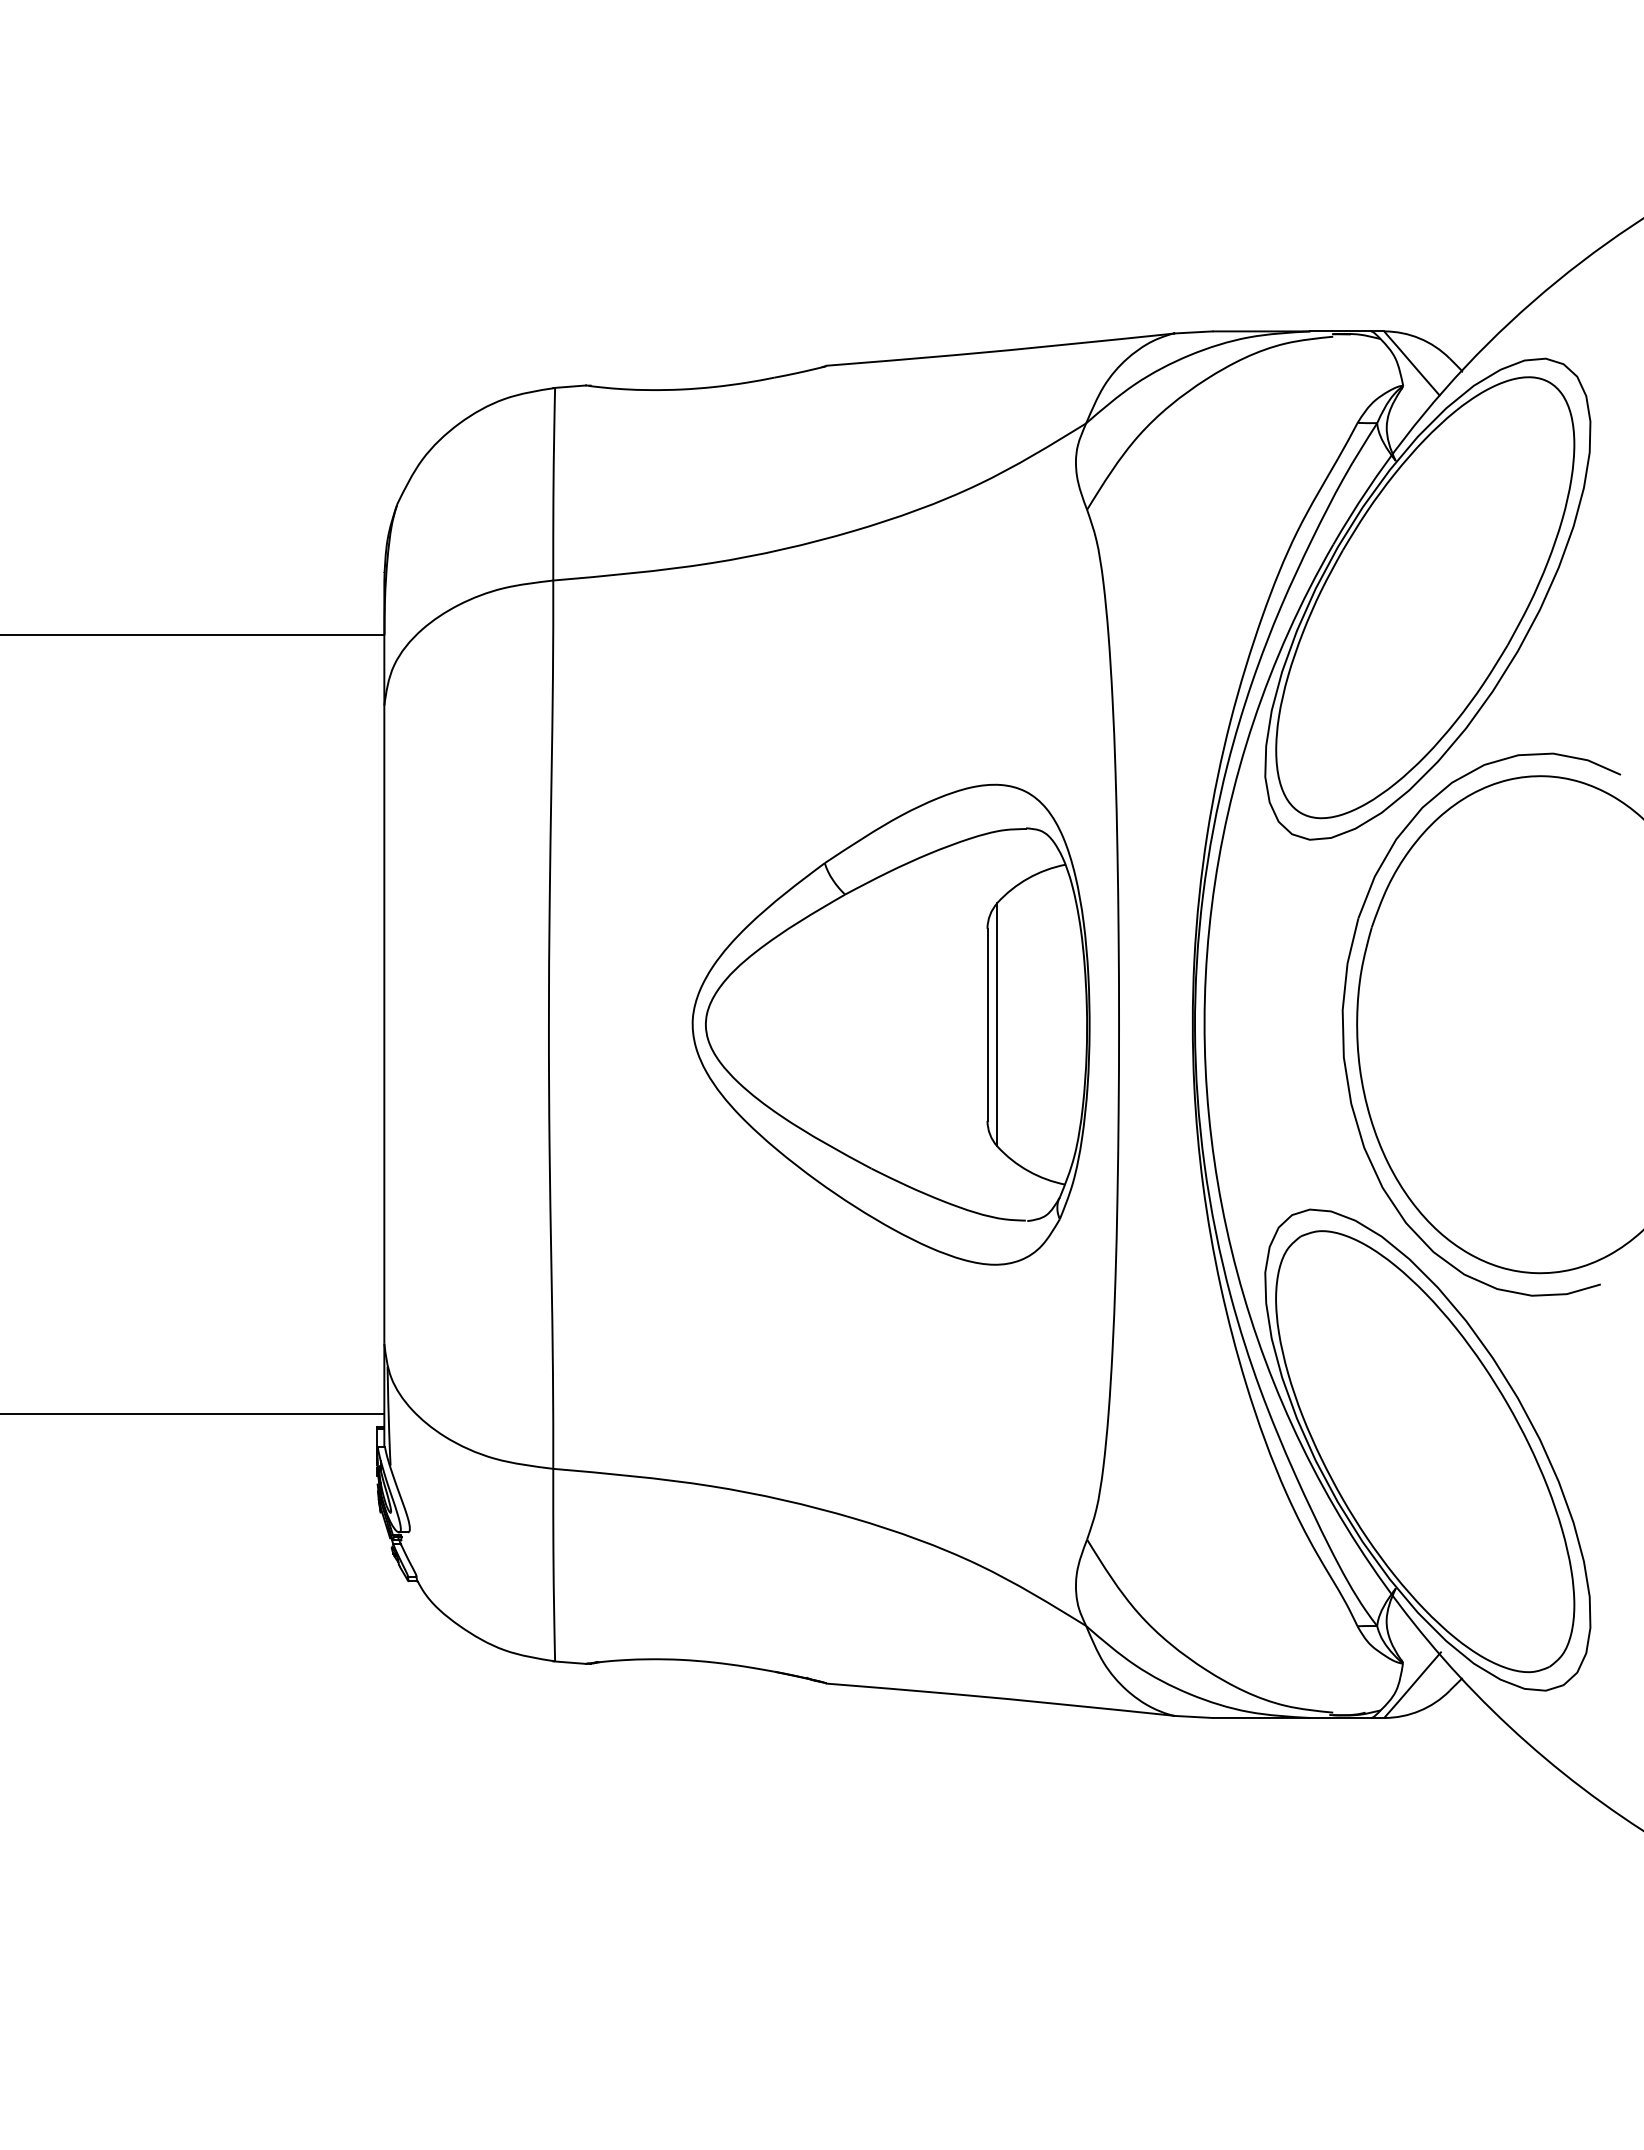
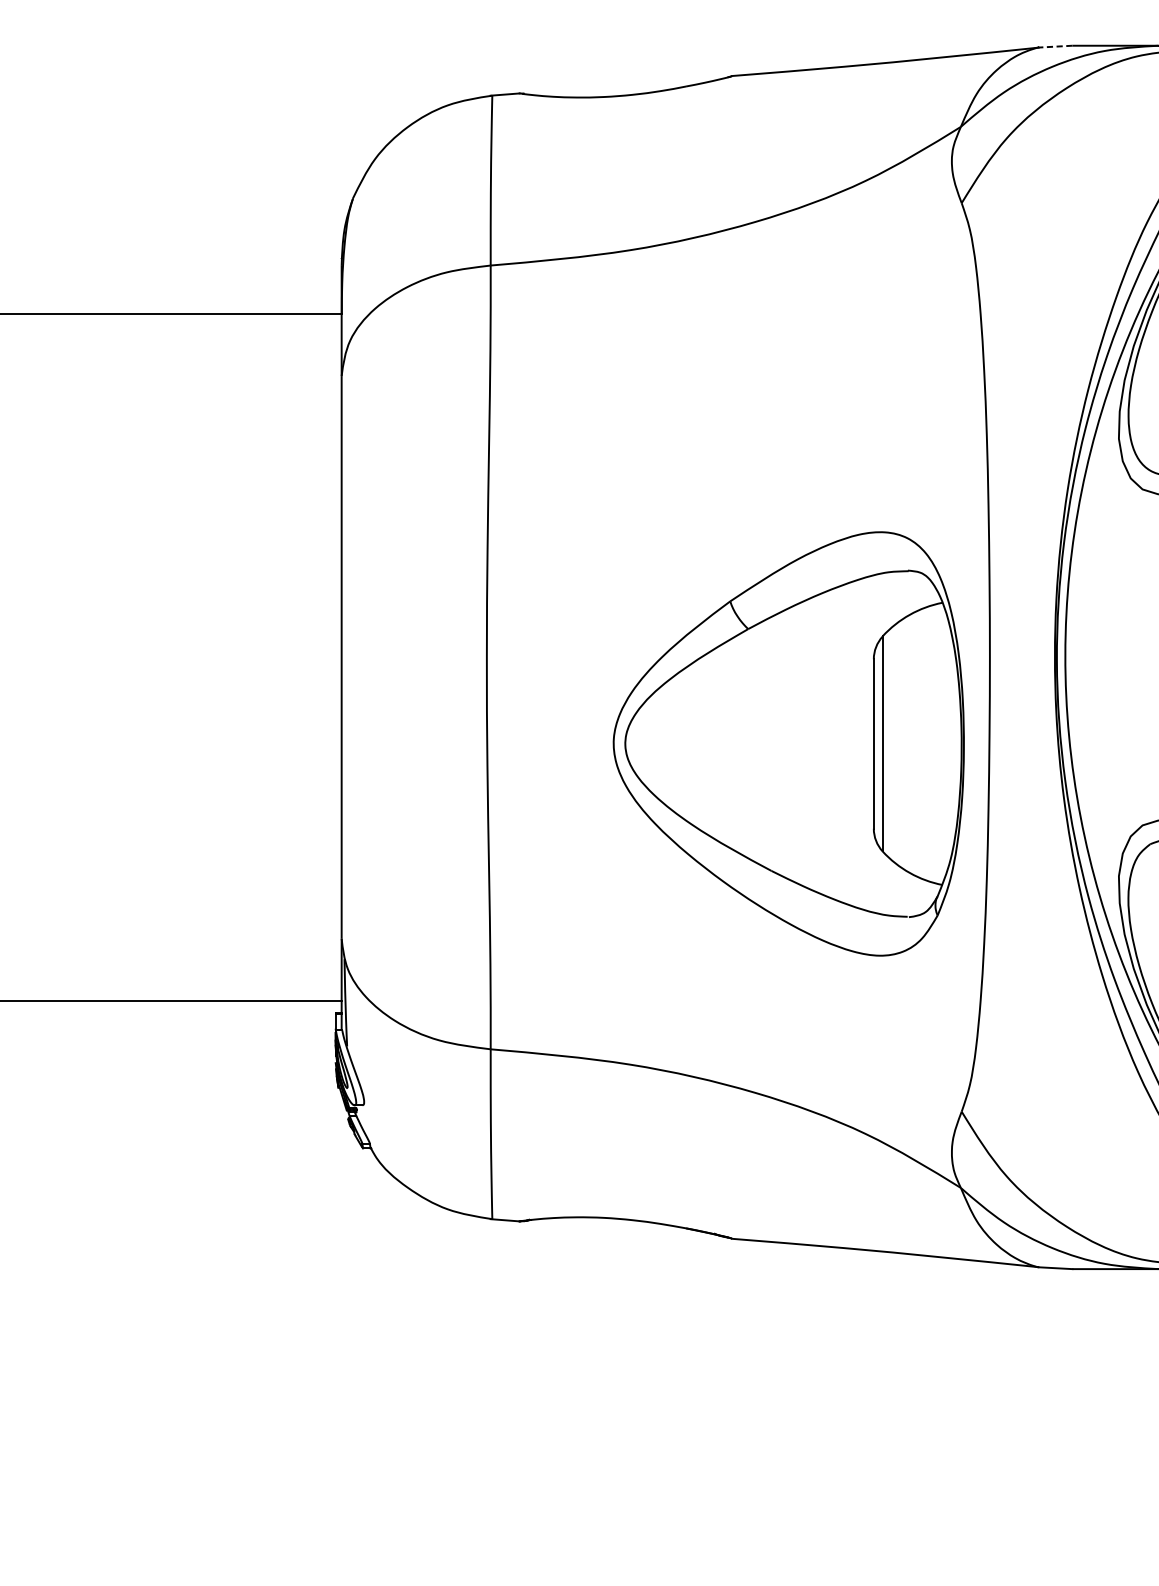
line: (1192, 332) -> (1054, 46), solid -> dashed
part: (890, 1024) -> (788, 743), moved

